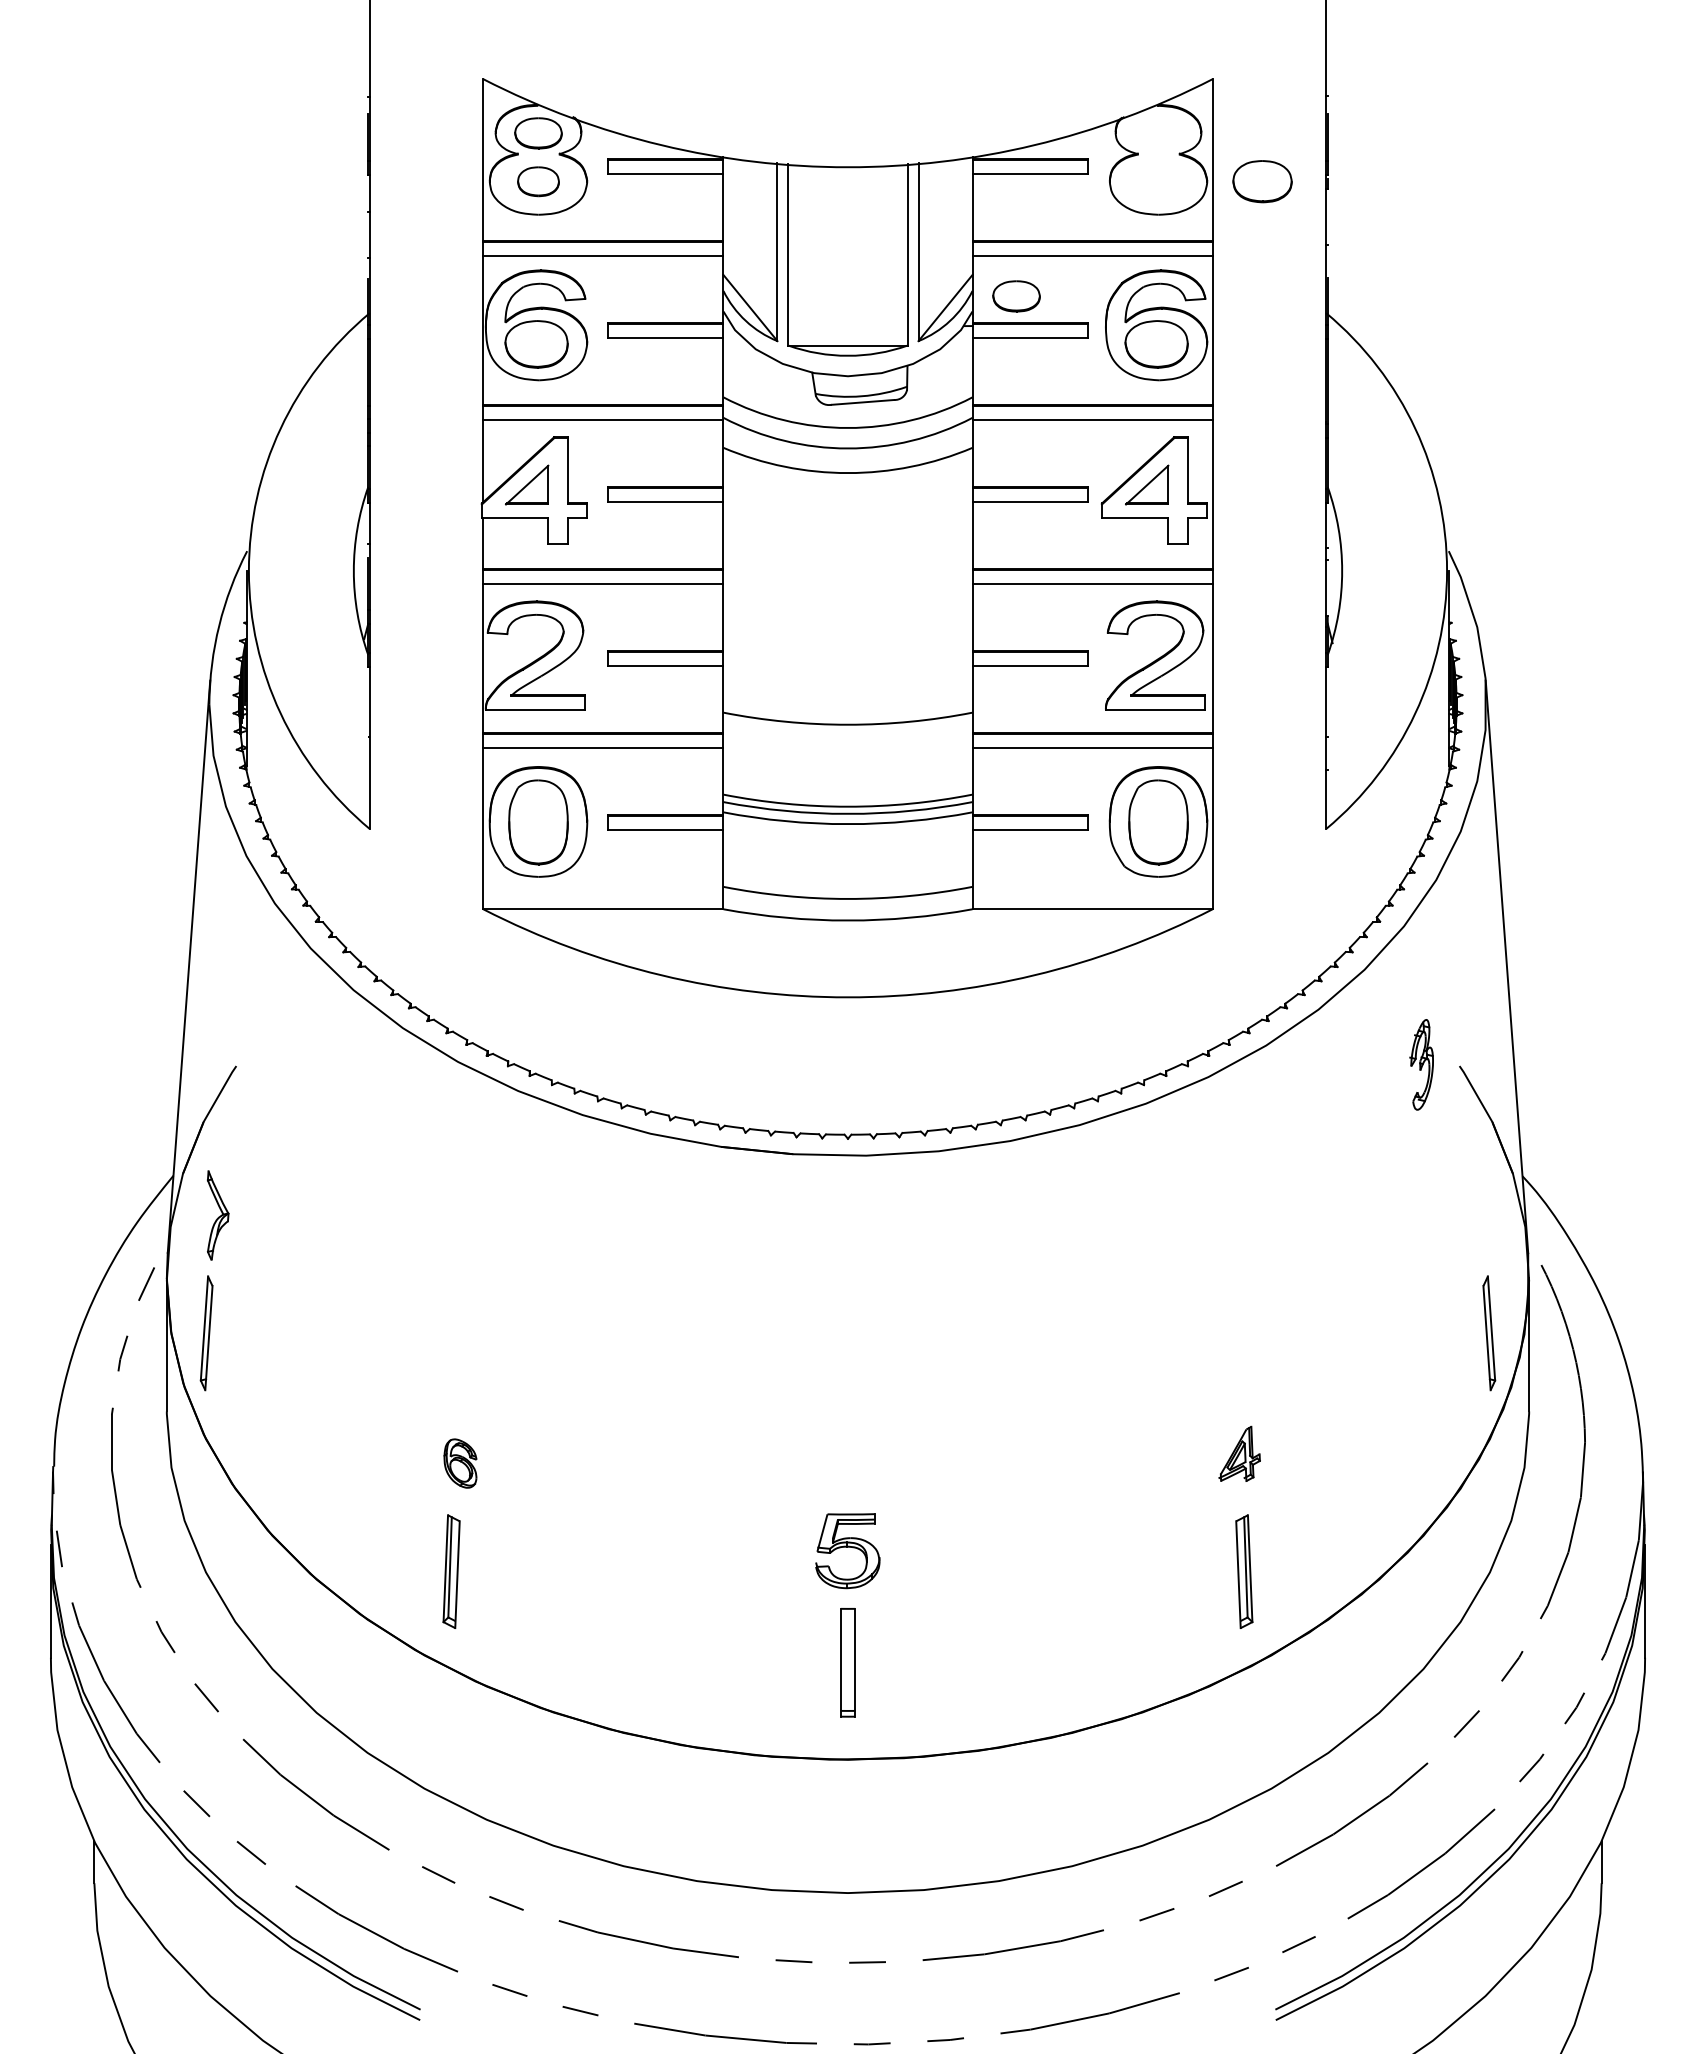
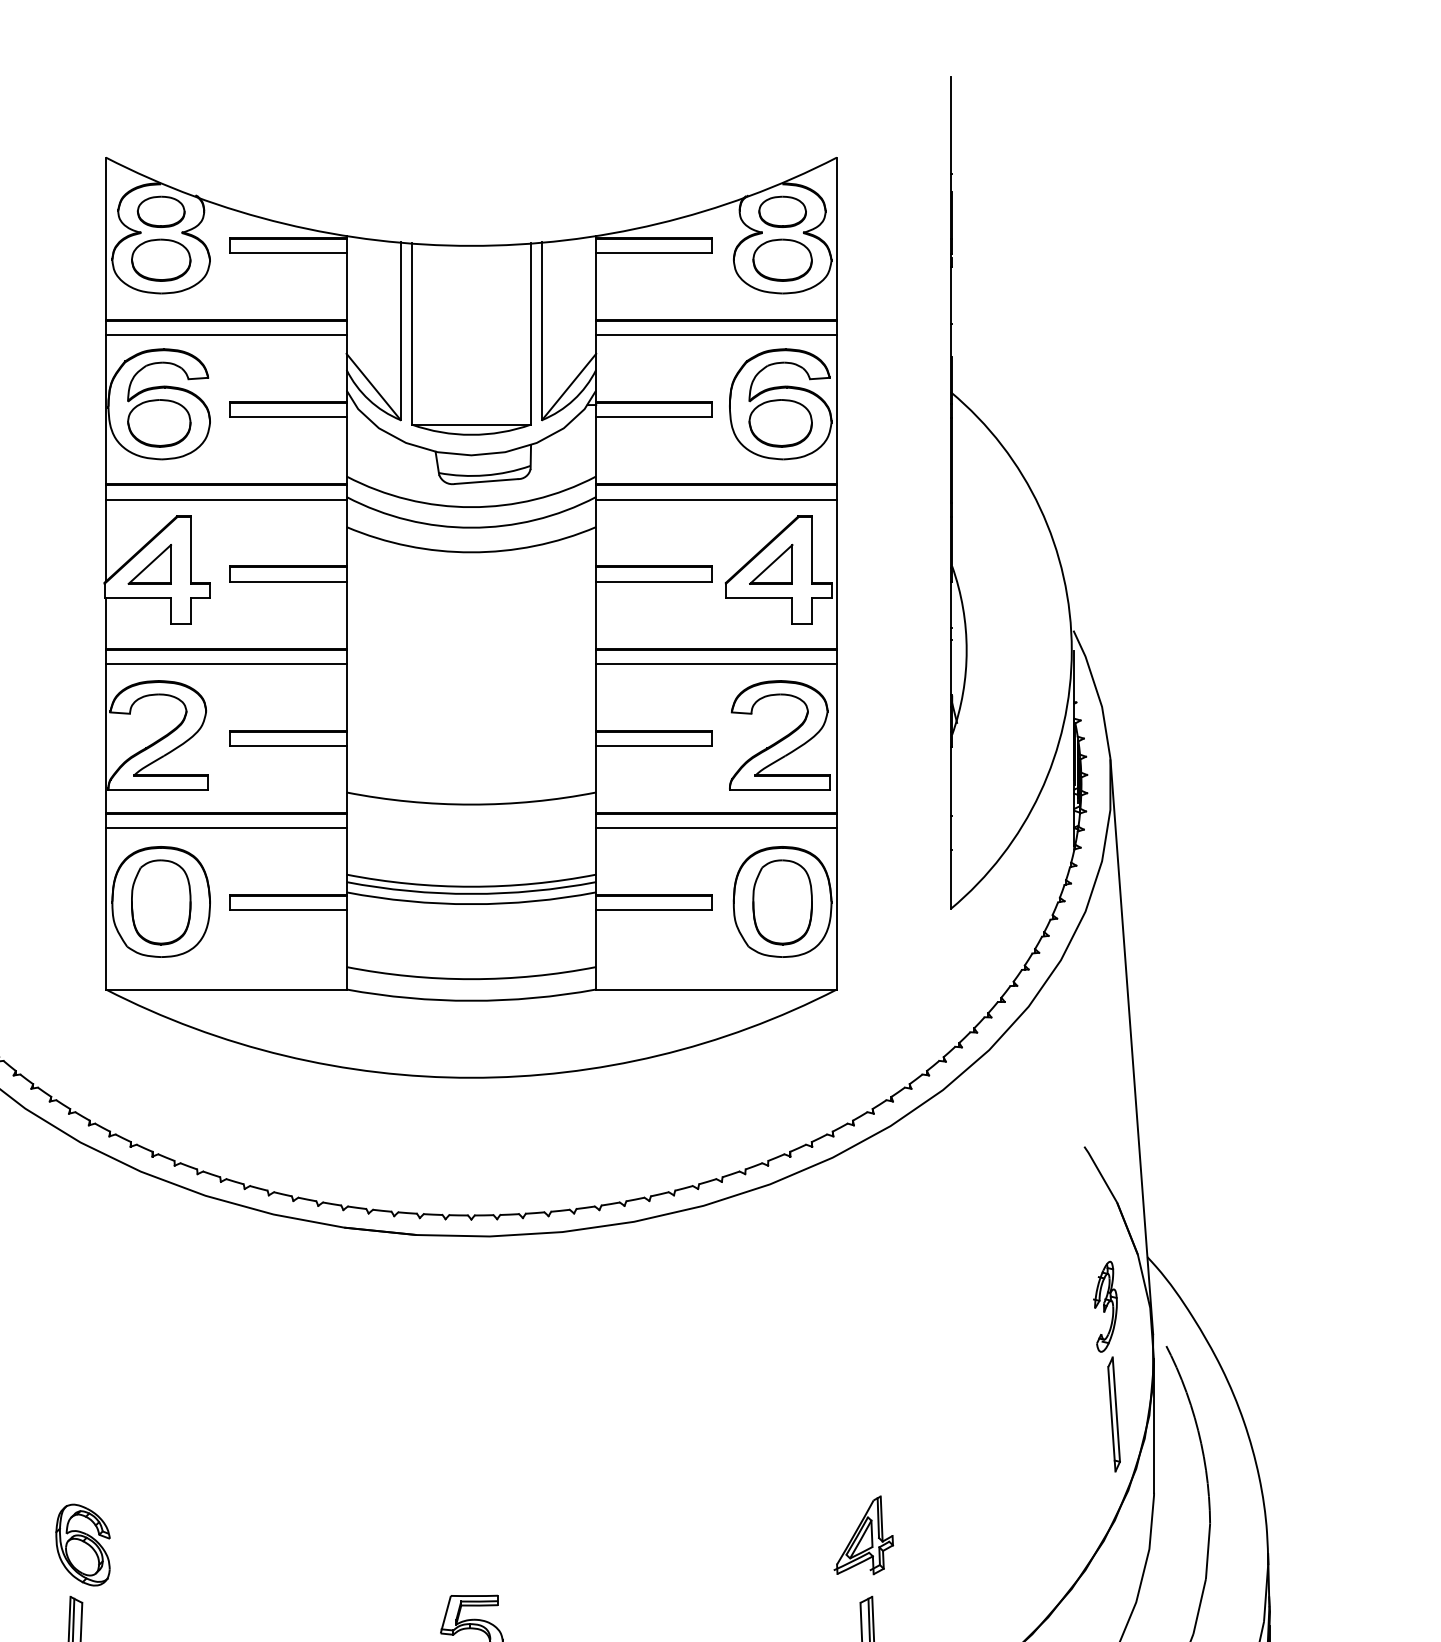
part: (538, 181) -> (161, 260), size x1.43
part: (1262, 181) -> (782, 260), moved
part: (1016, 296) -> (782, 212), moved
part: (1421, 1064) -> (1105, 1306), moved
part: (1239, 1453) -> (863, 1534), size x1.43
part: (460, 1463) -> (83, 1544), size x1.67

